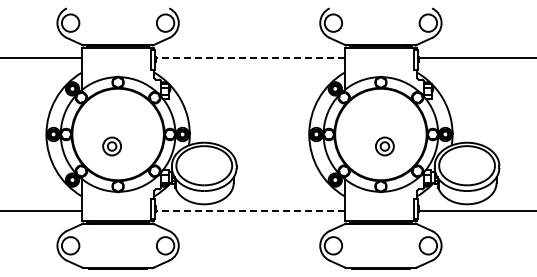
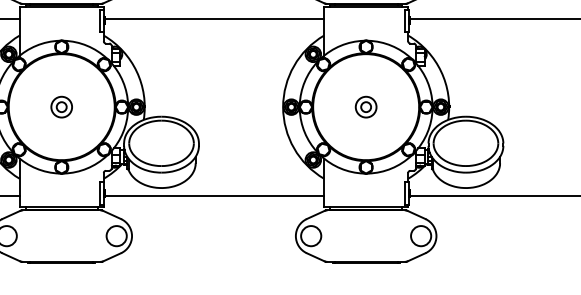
line: (249, 58) -> (213, 19), dashed -> solid
part: (111, 146) -> (61, 107), moved
part: (384, 146) -> (365, 107), moved
line: (249, 210) -> (213, 195), dashed -> solid

